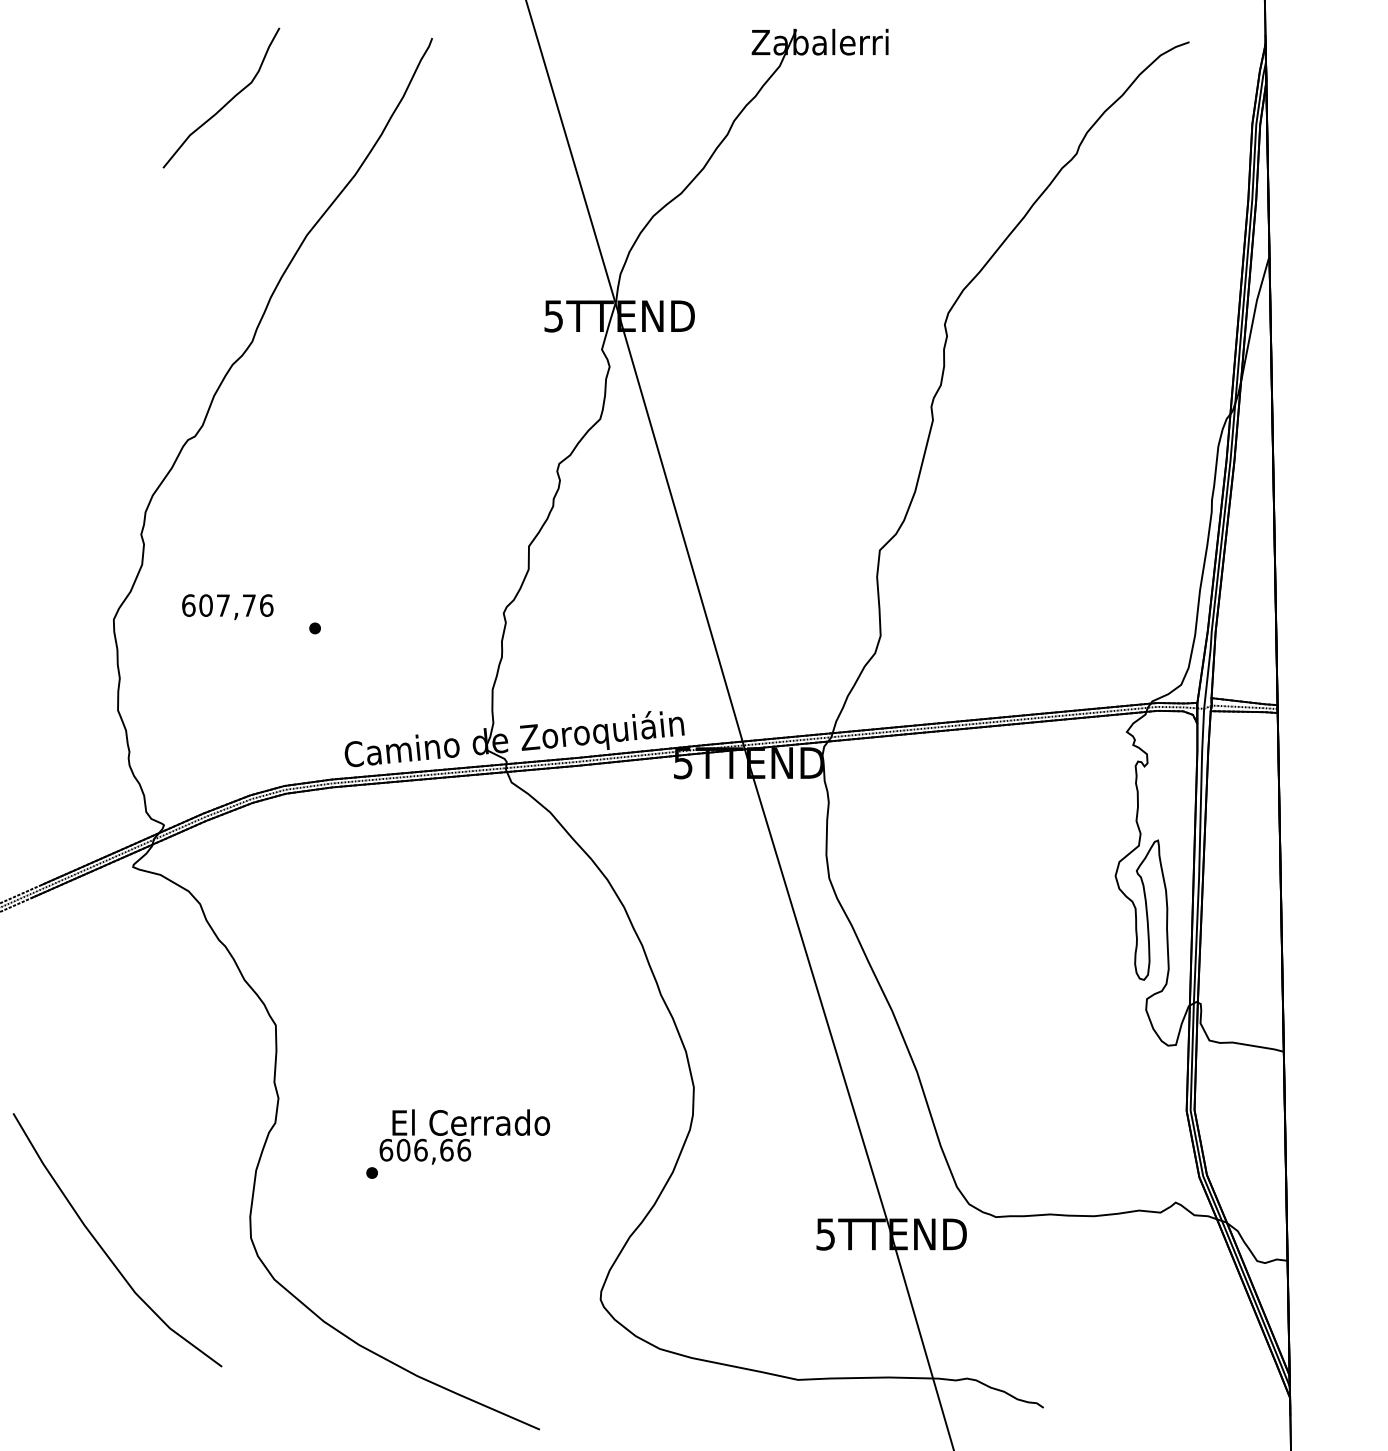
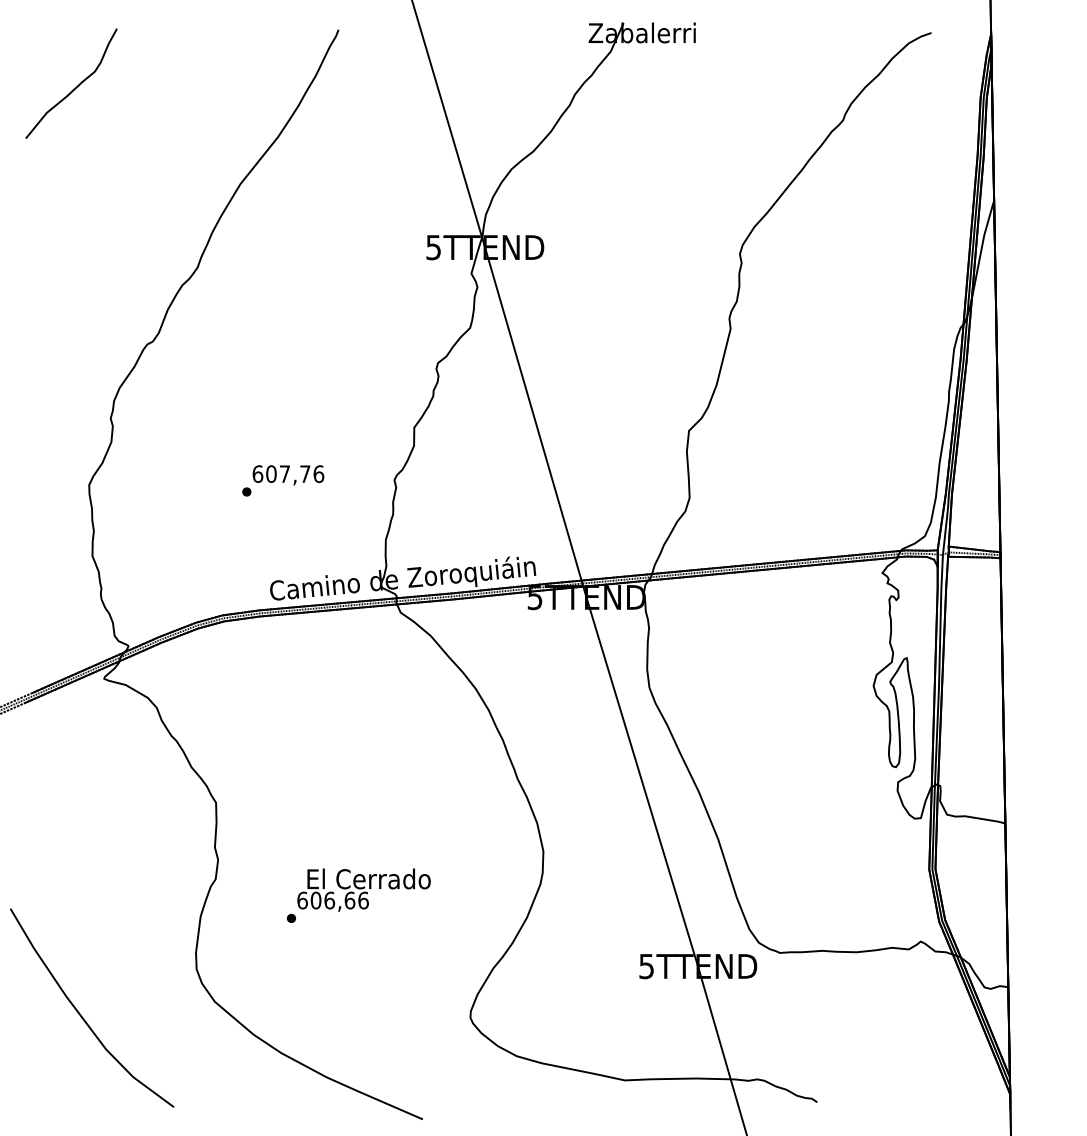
curve: (224, 104) -> (73, 88), moved
text: (227, 607) -> (288, 475), moved
curve: (103, 1248) -> (81, 1014), moved

